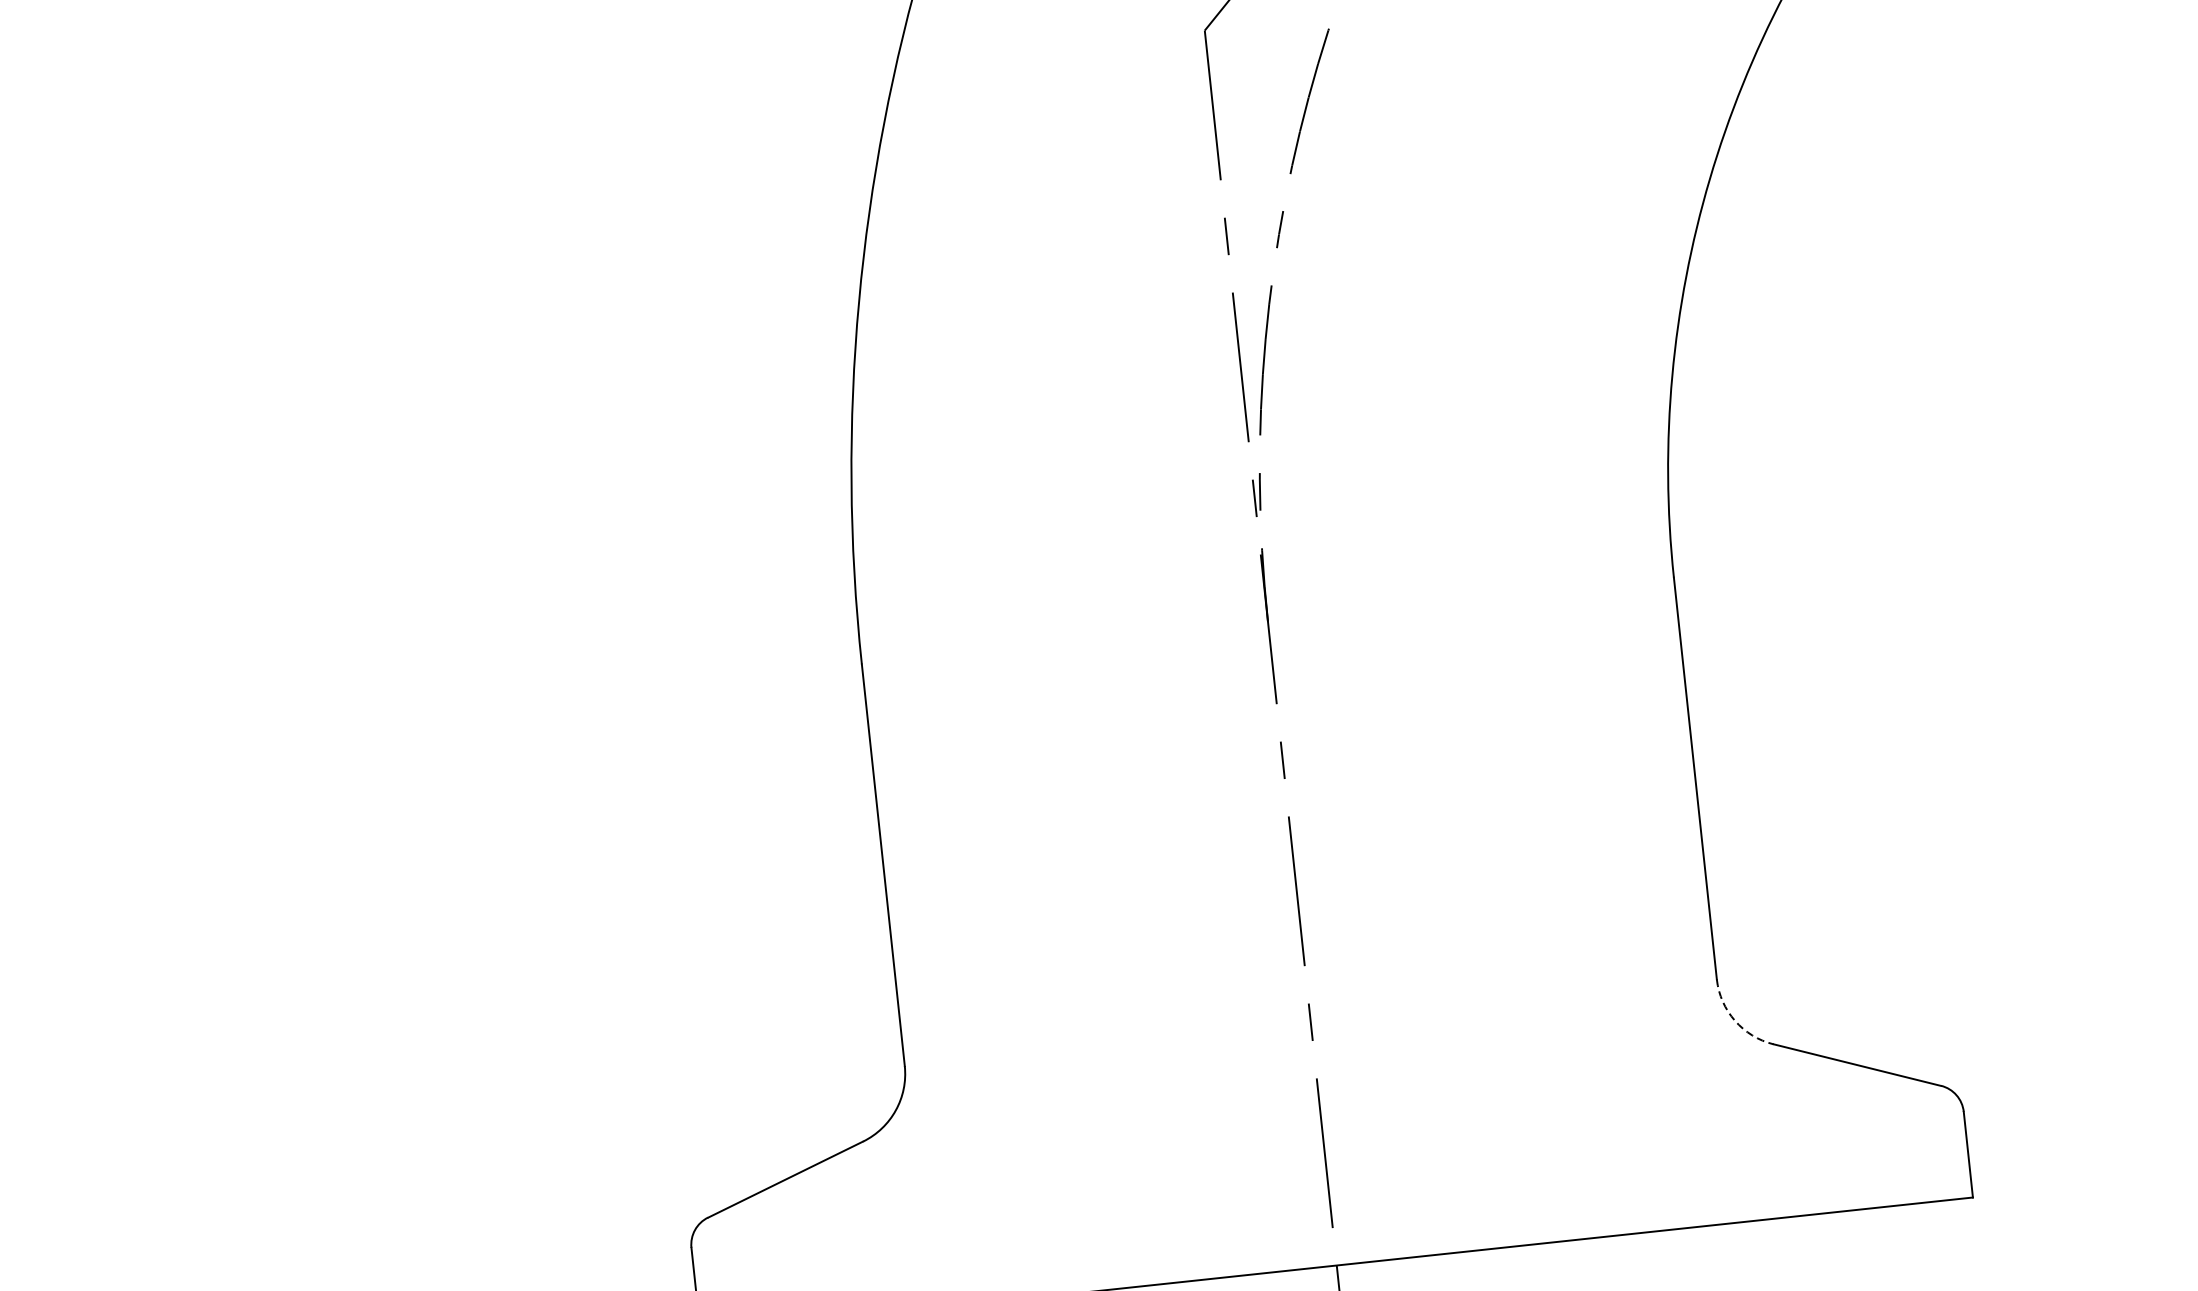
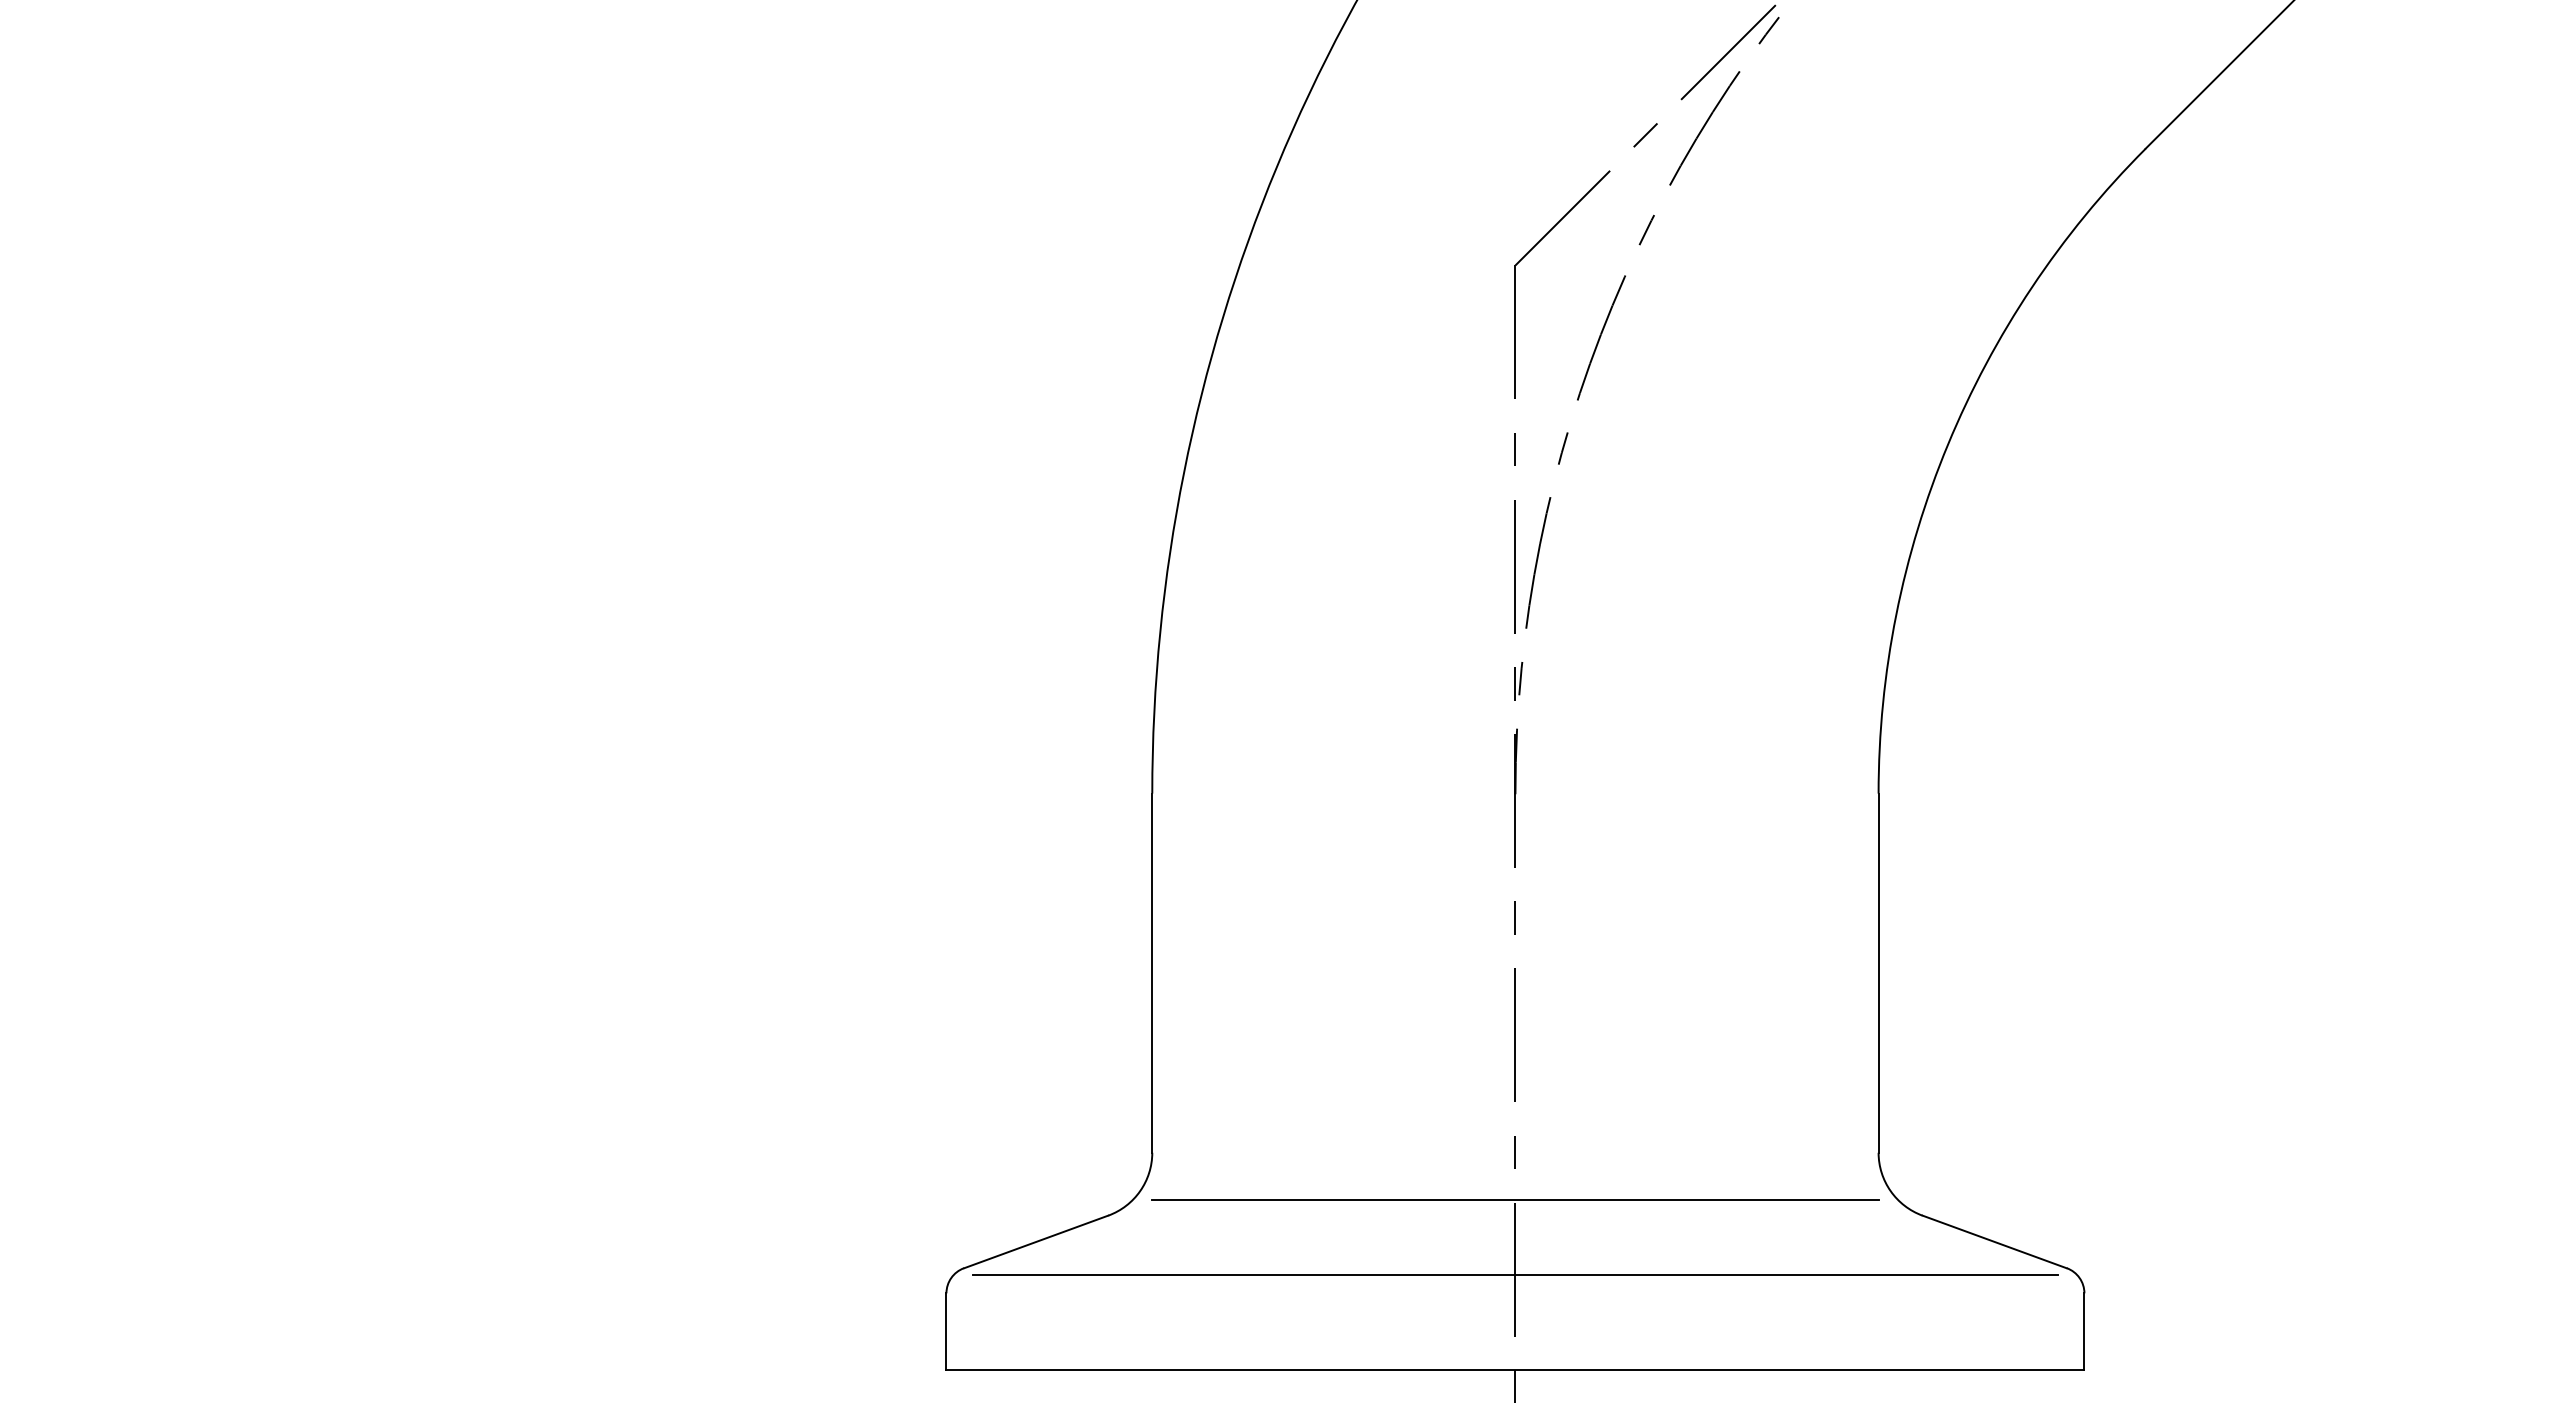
arc: (1734, 1021) -> (1890, 1191), dashed -> solid
line: (1316, 1074) -> (1515, 1199), added
line: (1325, 1158) -> (1515, 1274), added

